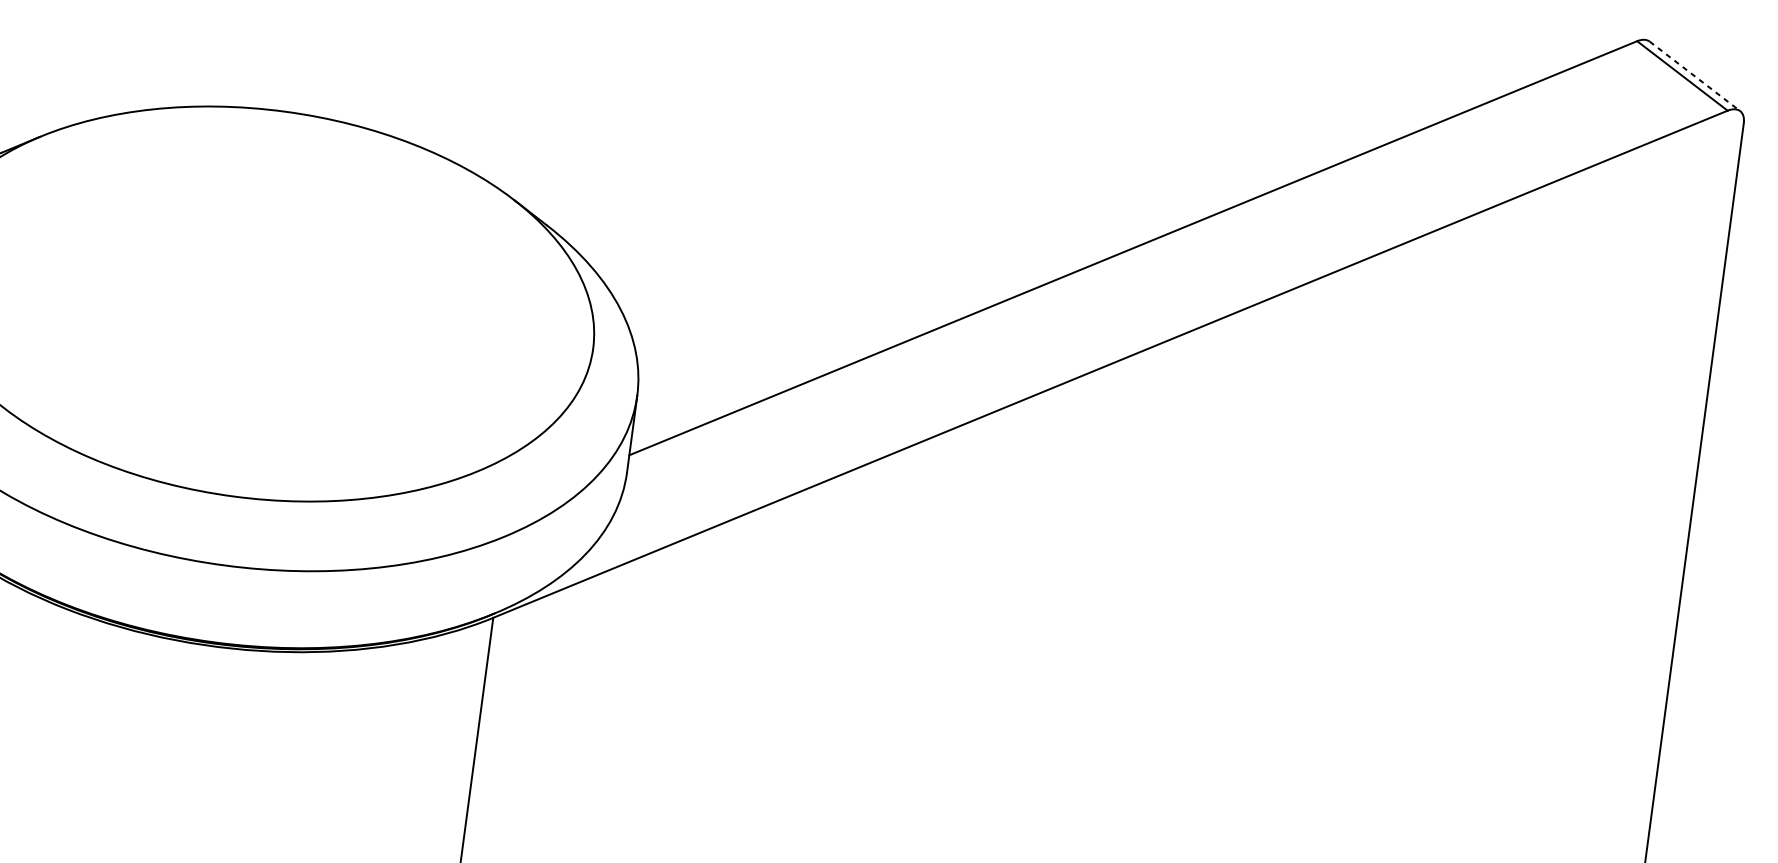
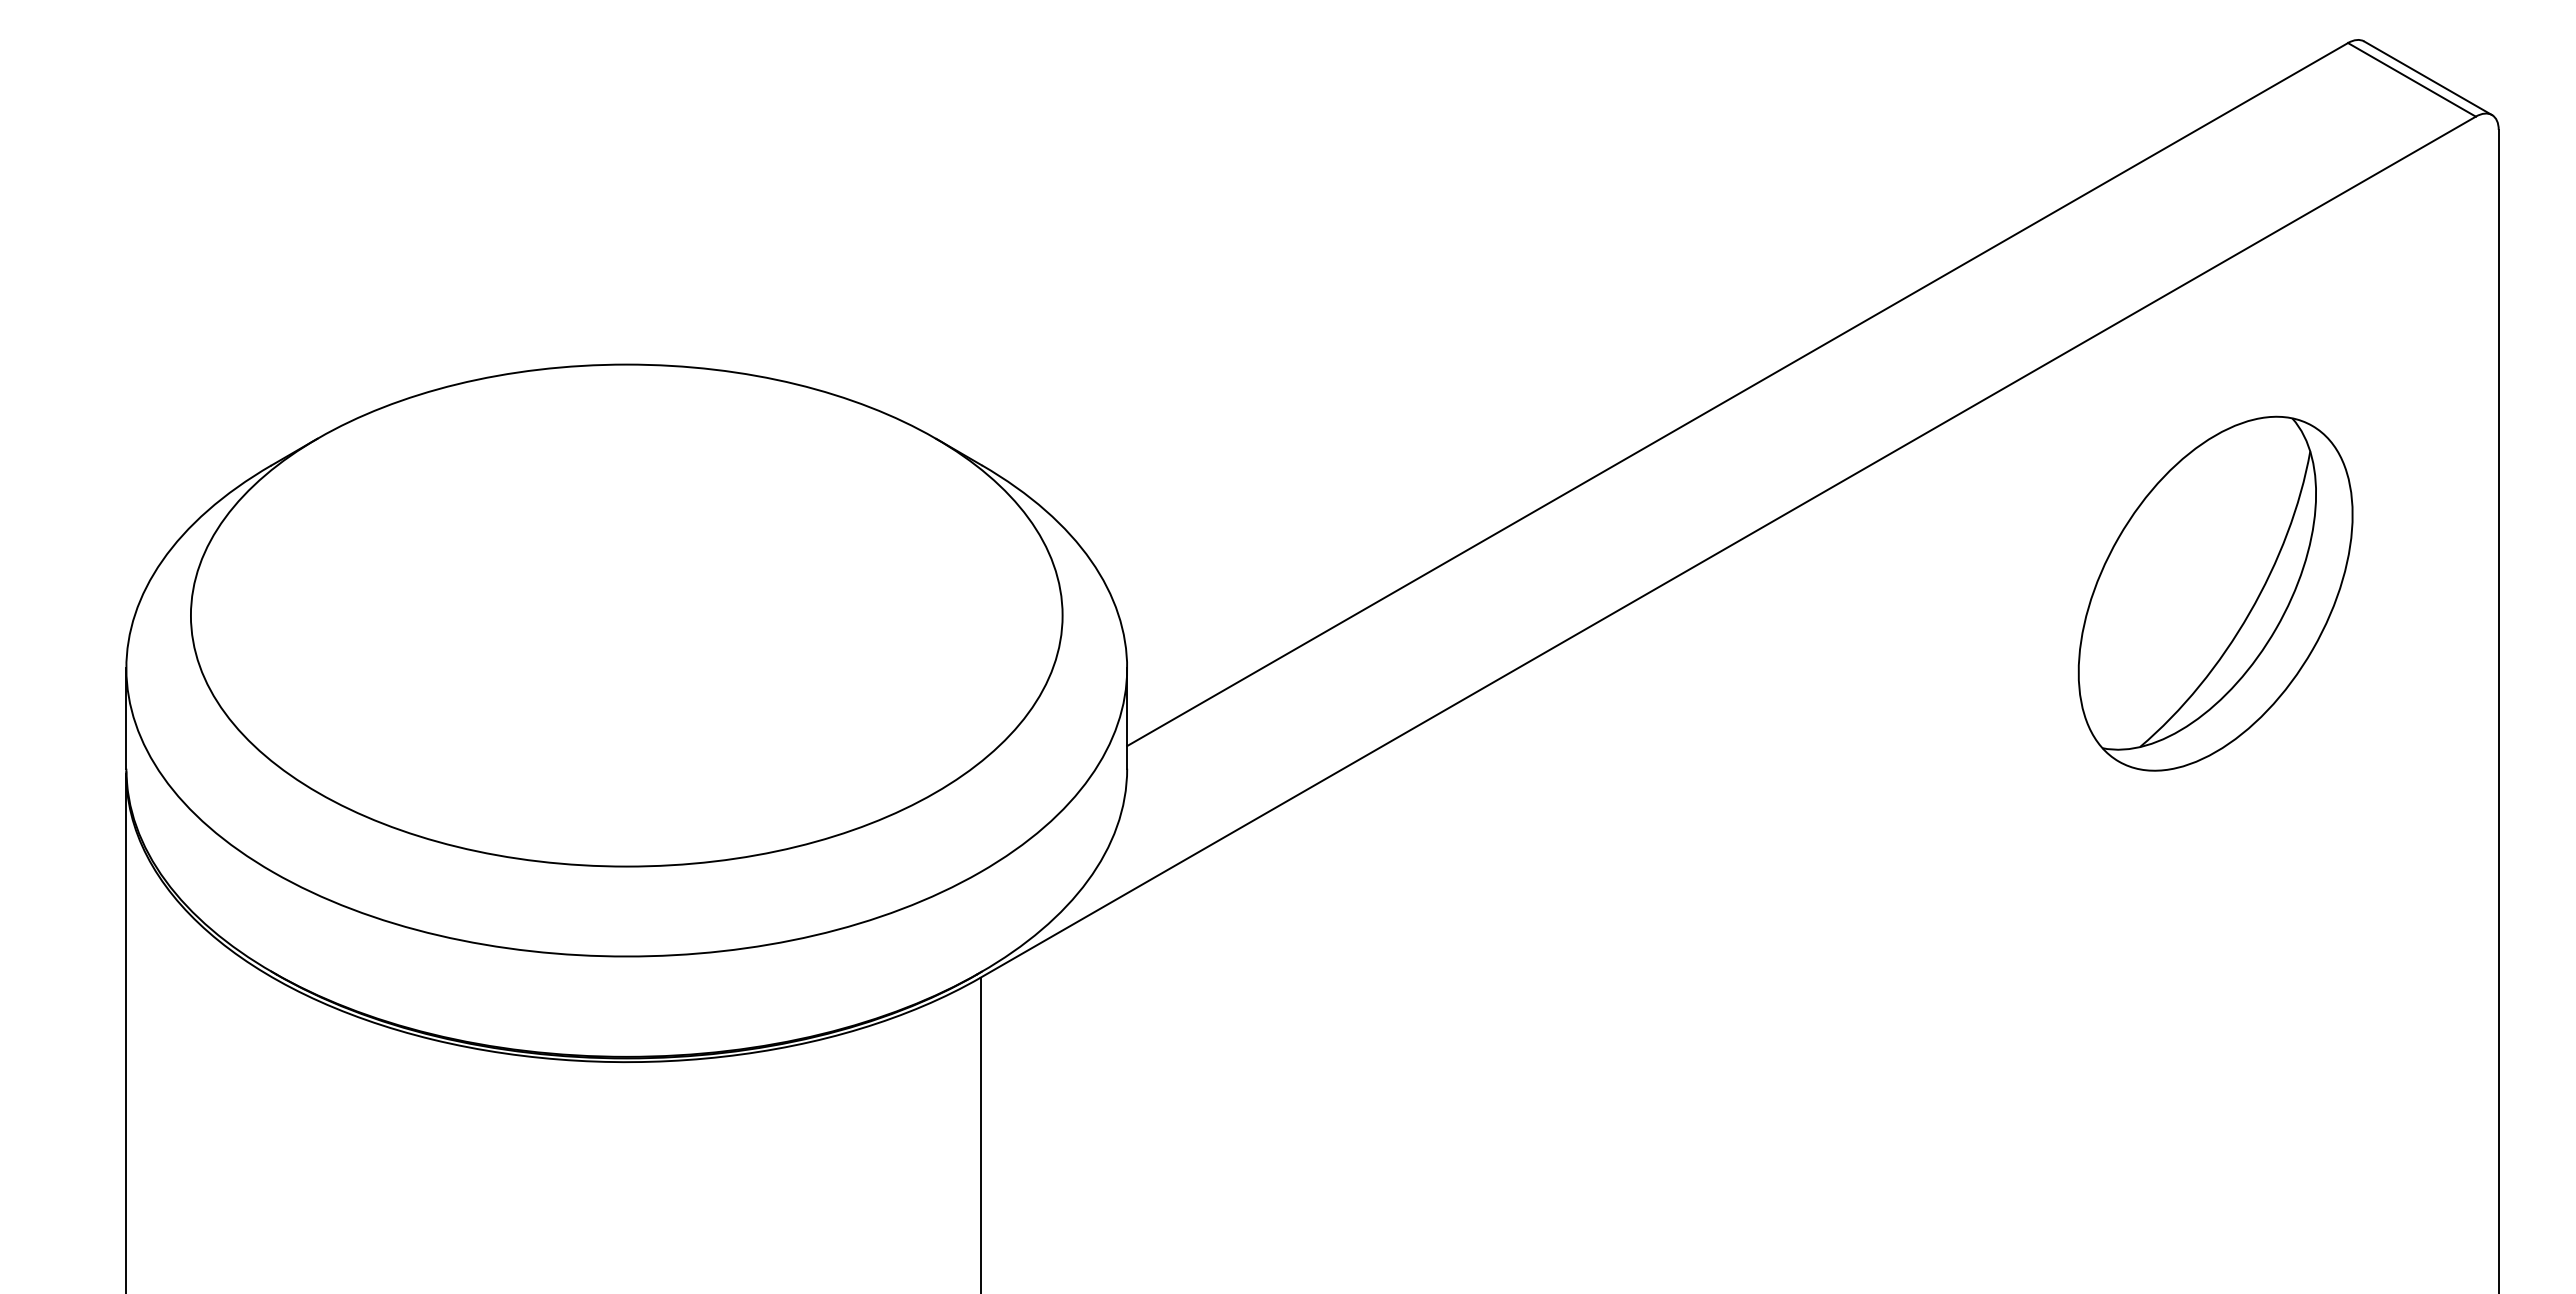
line: (1695, 76) -> (2428, 78), dashed -> solid
part: (1479, 449) -> (2215, 593), added

